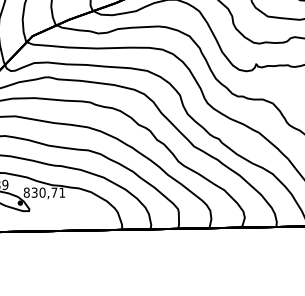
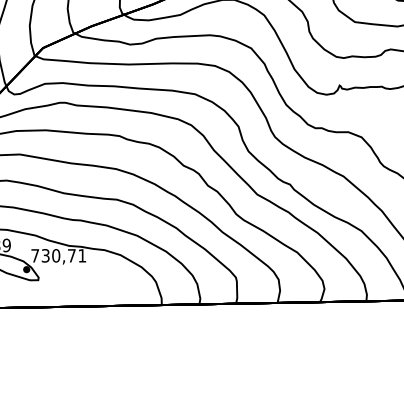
text: (26, 192) -> (35, 255), 830,71 -> 730,71

